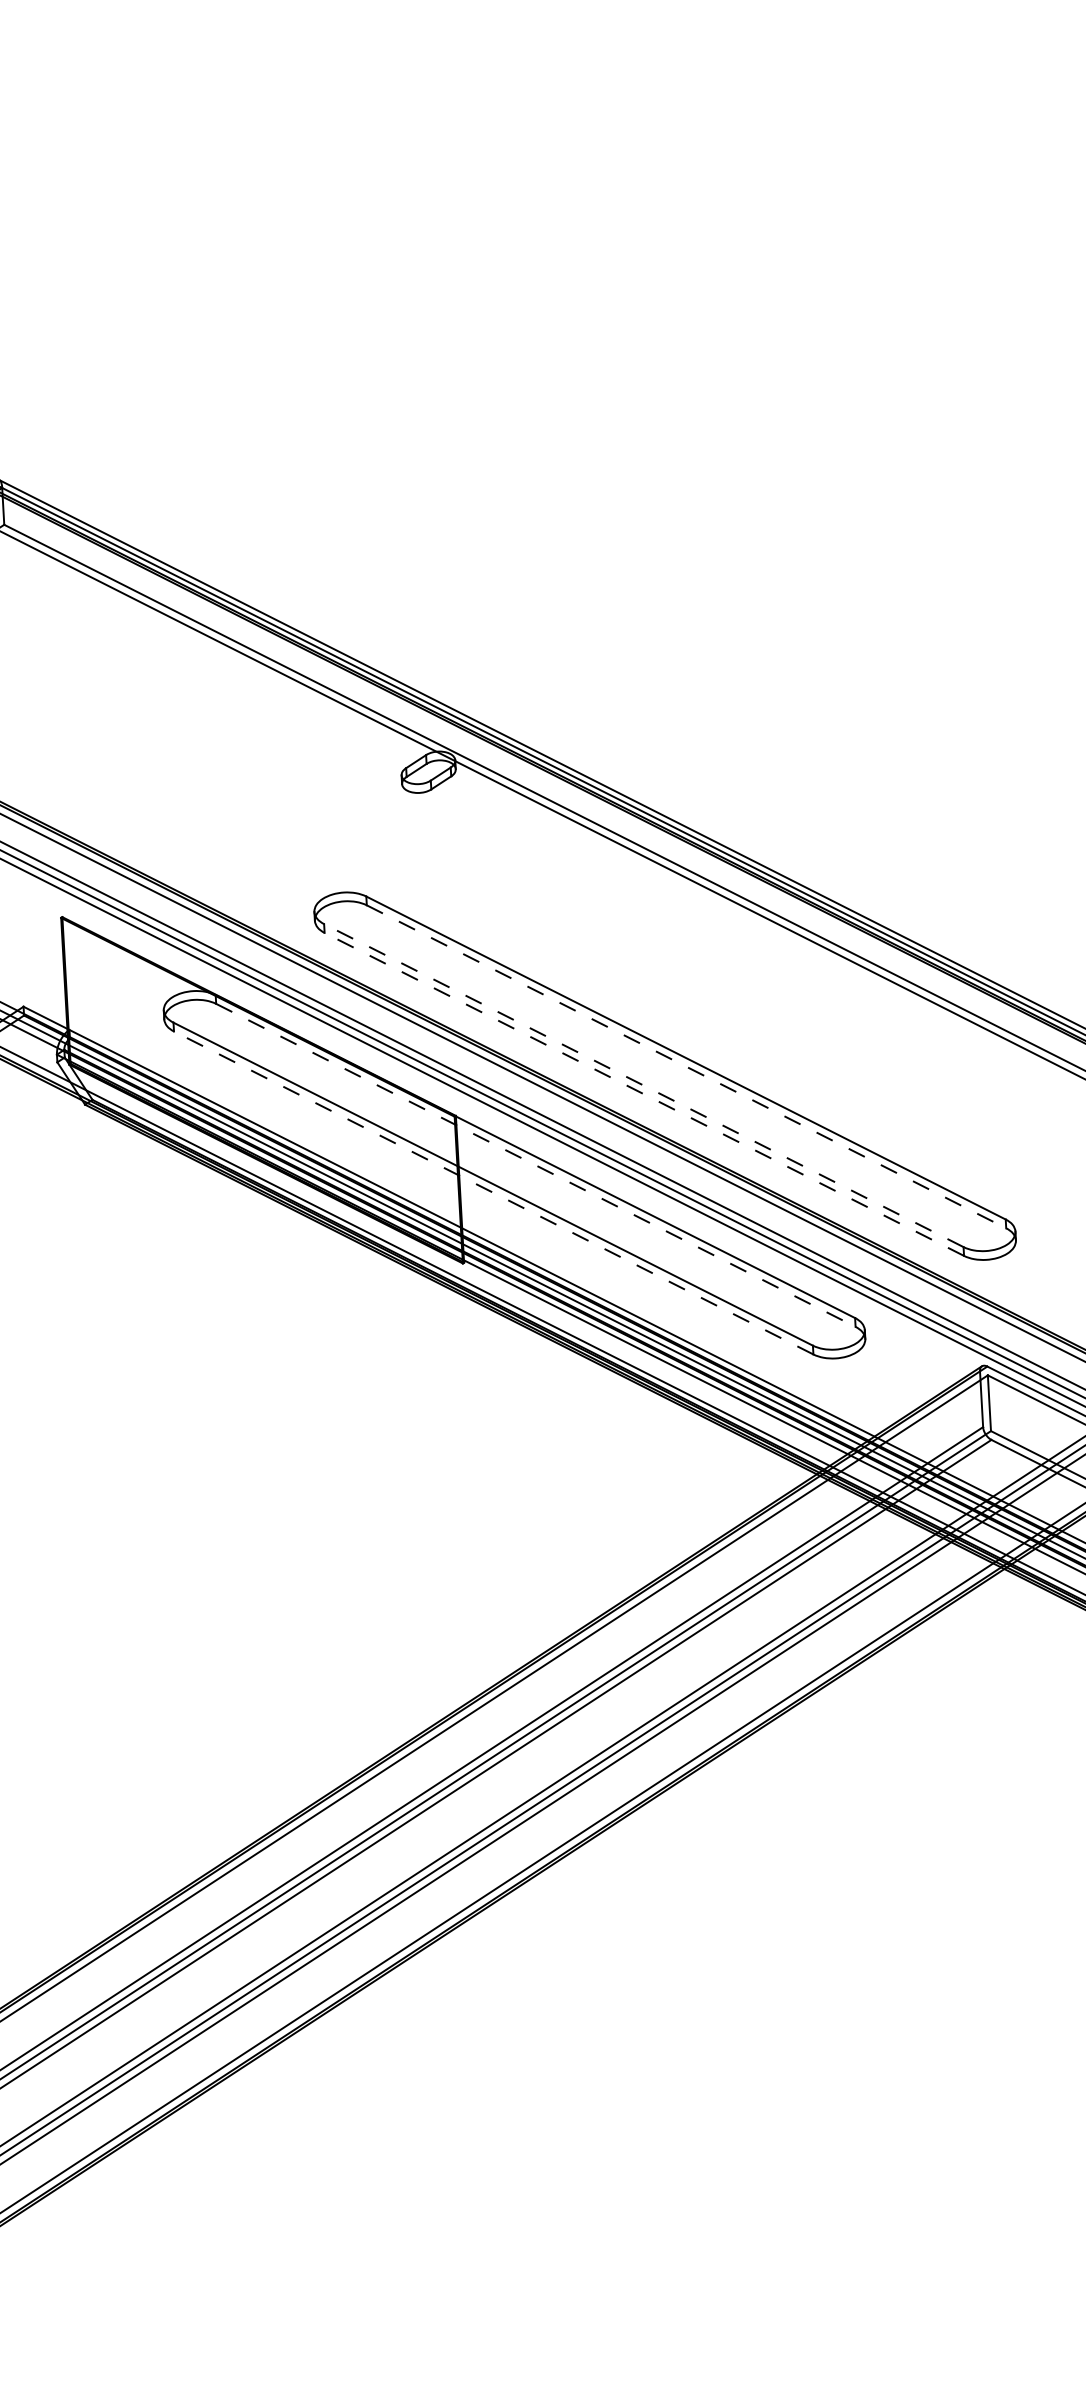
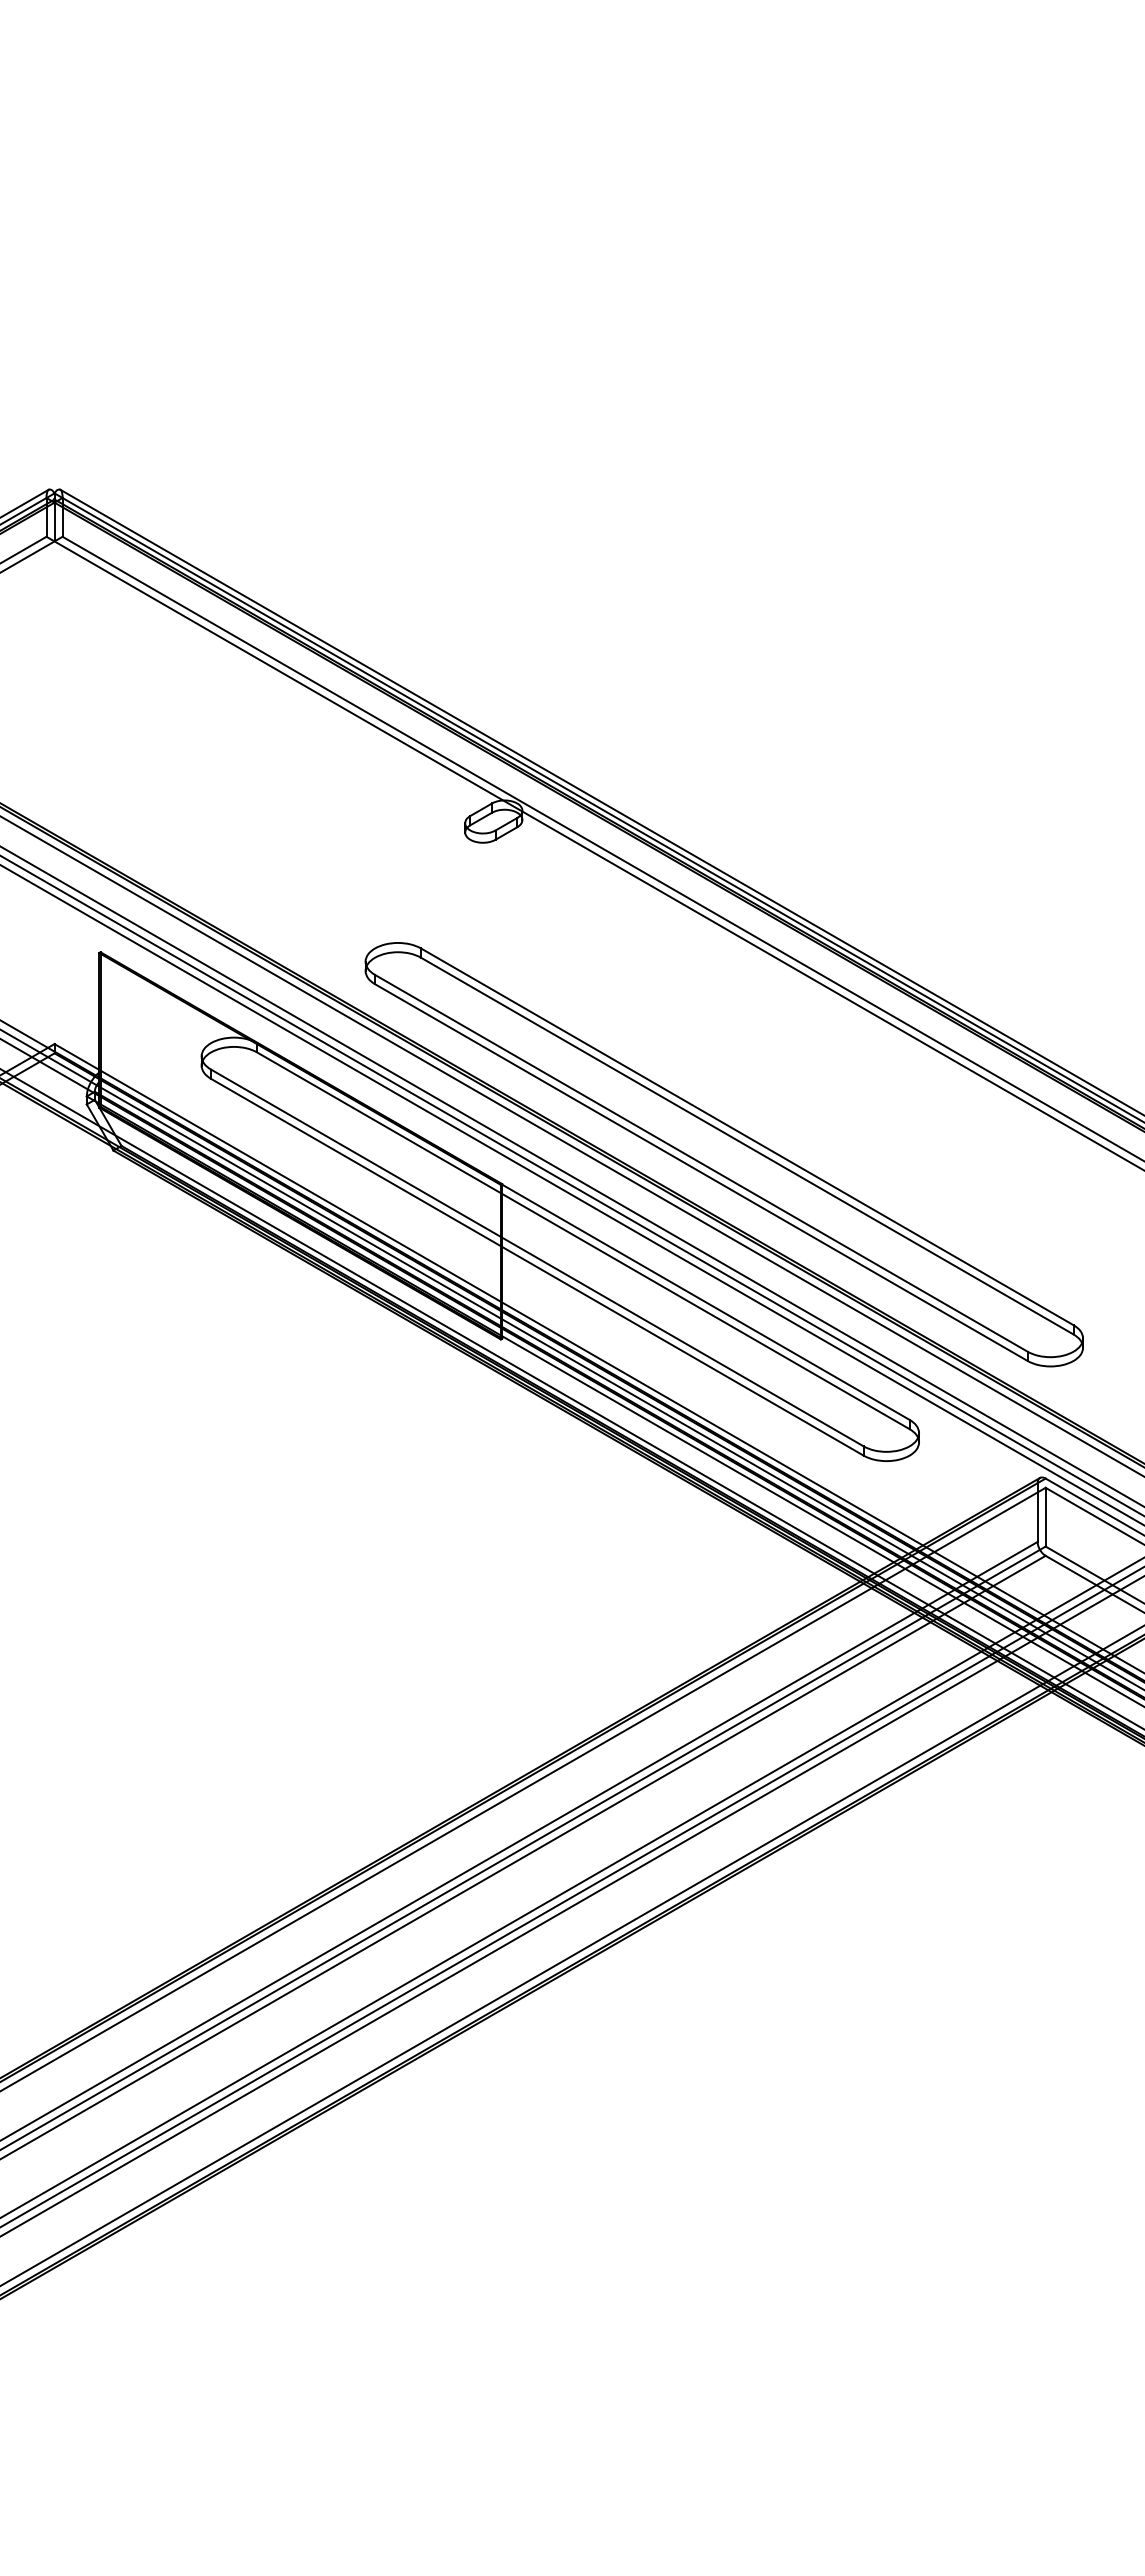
line: (686, 1067) -> (747, 1146), dashed -> solid
line: (643, 1085) -> (701, 1163), dashed -> solid
line: (644, 1094) -> (701, 1172), dashed -> solid
line: (536, 1165) -> (583, 1240), dashed -> solid
line: (493, 1193) -> (537, 1267), dashed -> solid

